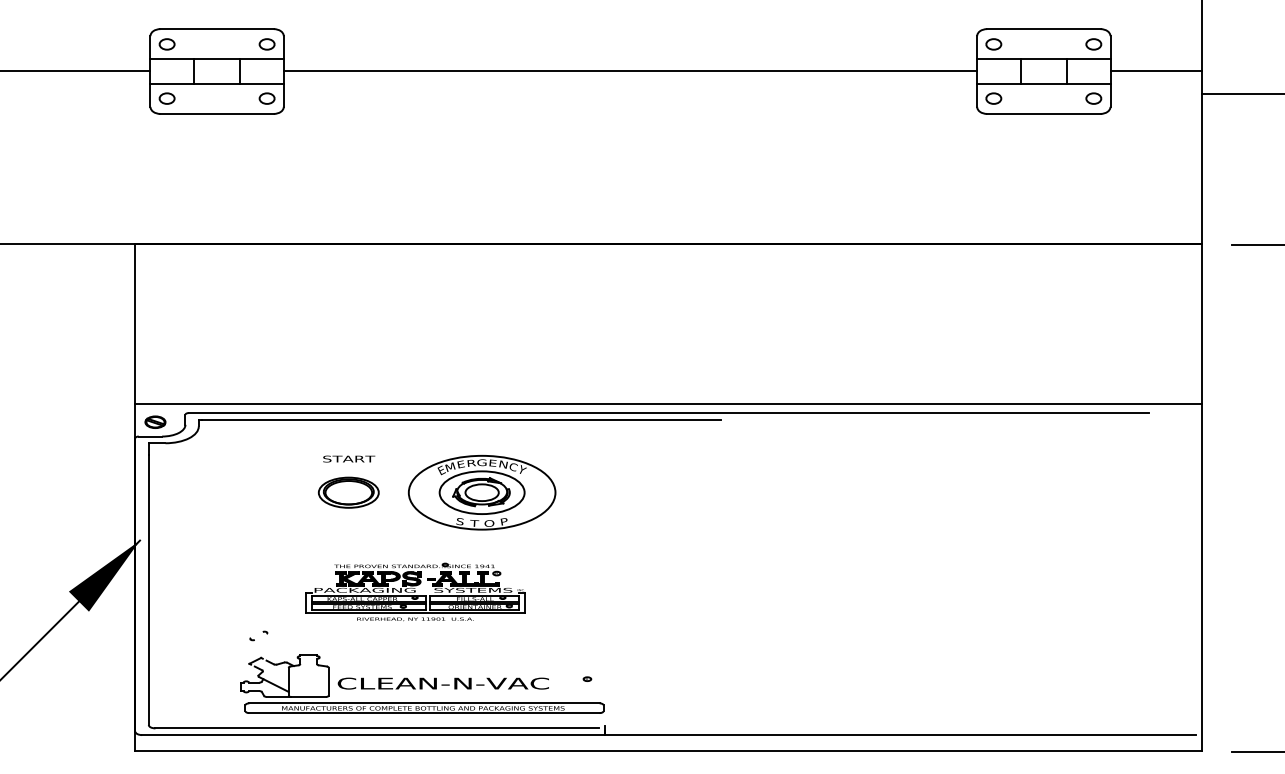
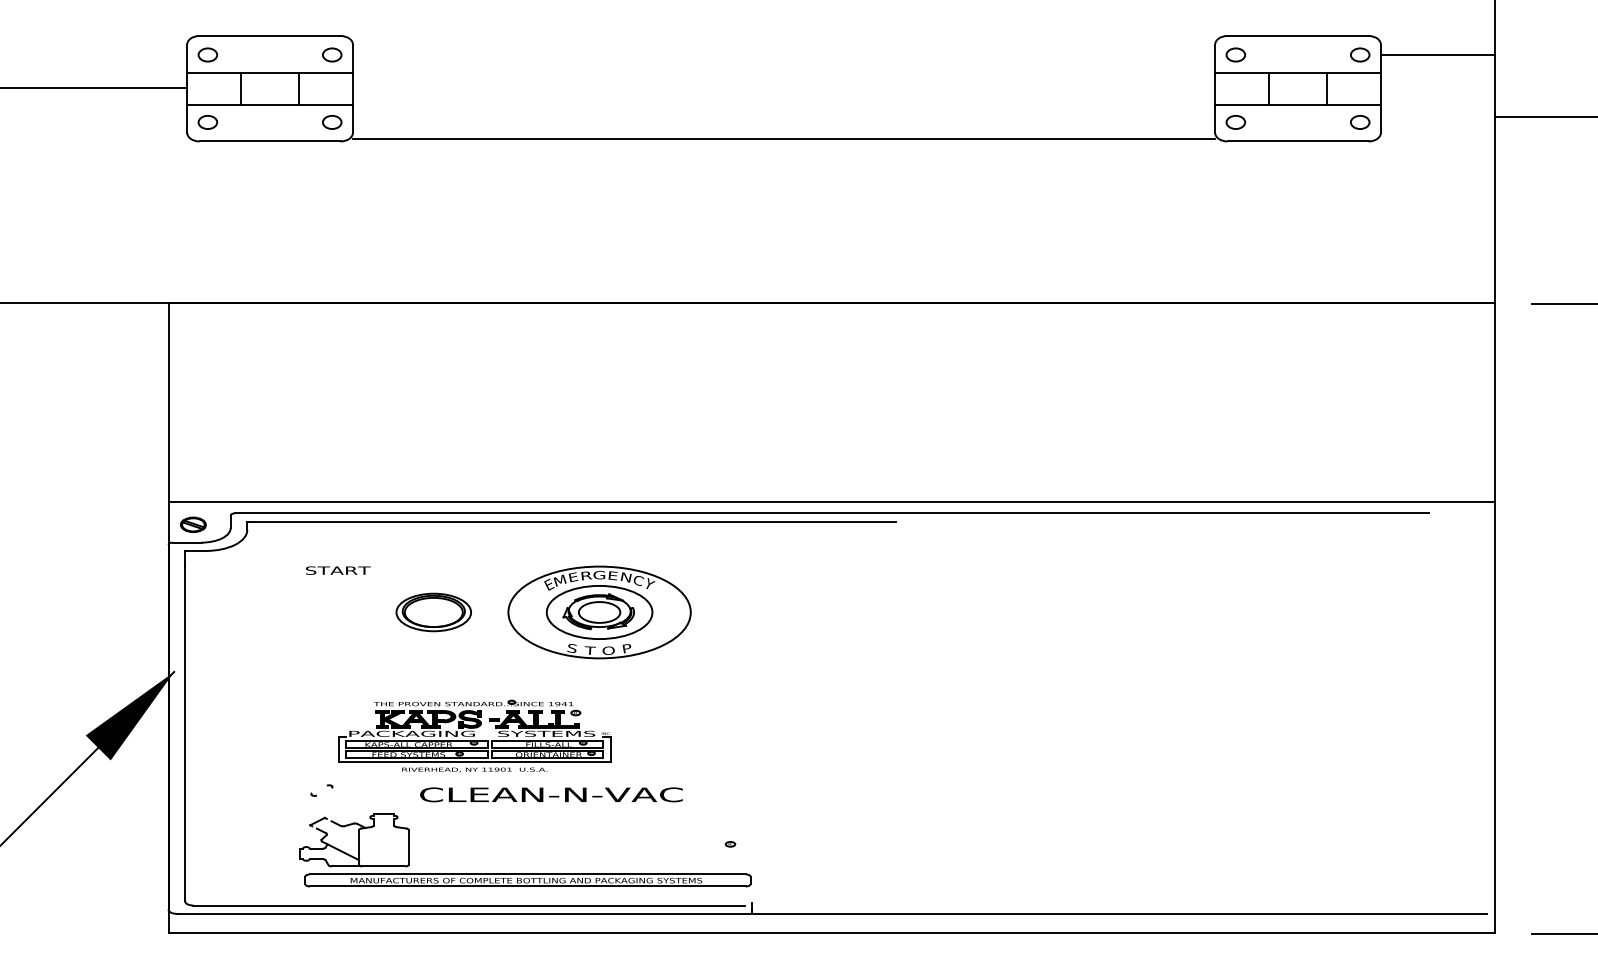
line: (630, 71) -> (783, 139), moved
line: (1155, 71) -> (1437, 55), moved
text: (349, 458) -> (338, 570), moved
part: (415, 591) -> (474, 735), moved
text: (443, 683) -> (551, 794), moved

